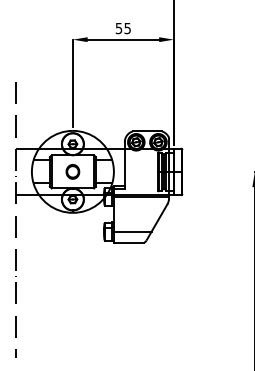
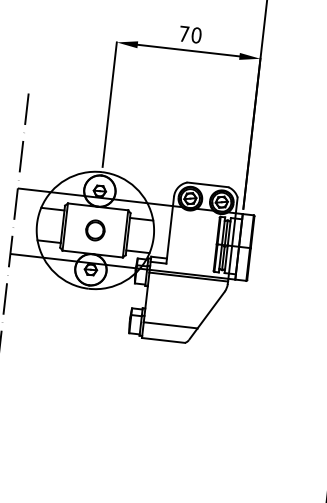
text: (123, 28) -> (190, 34), 55 -> 70

